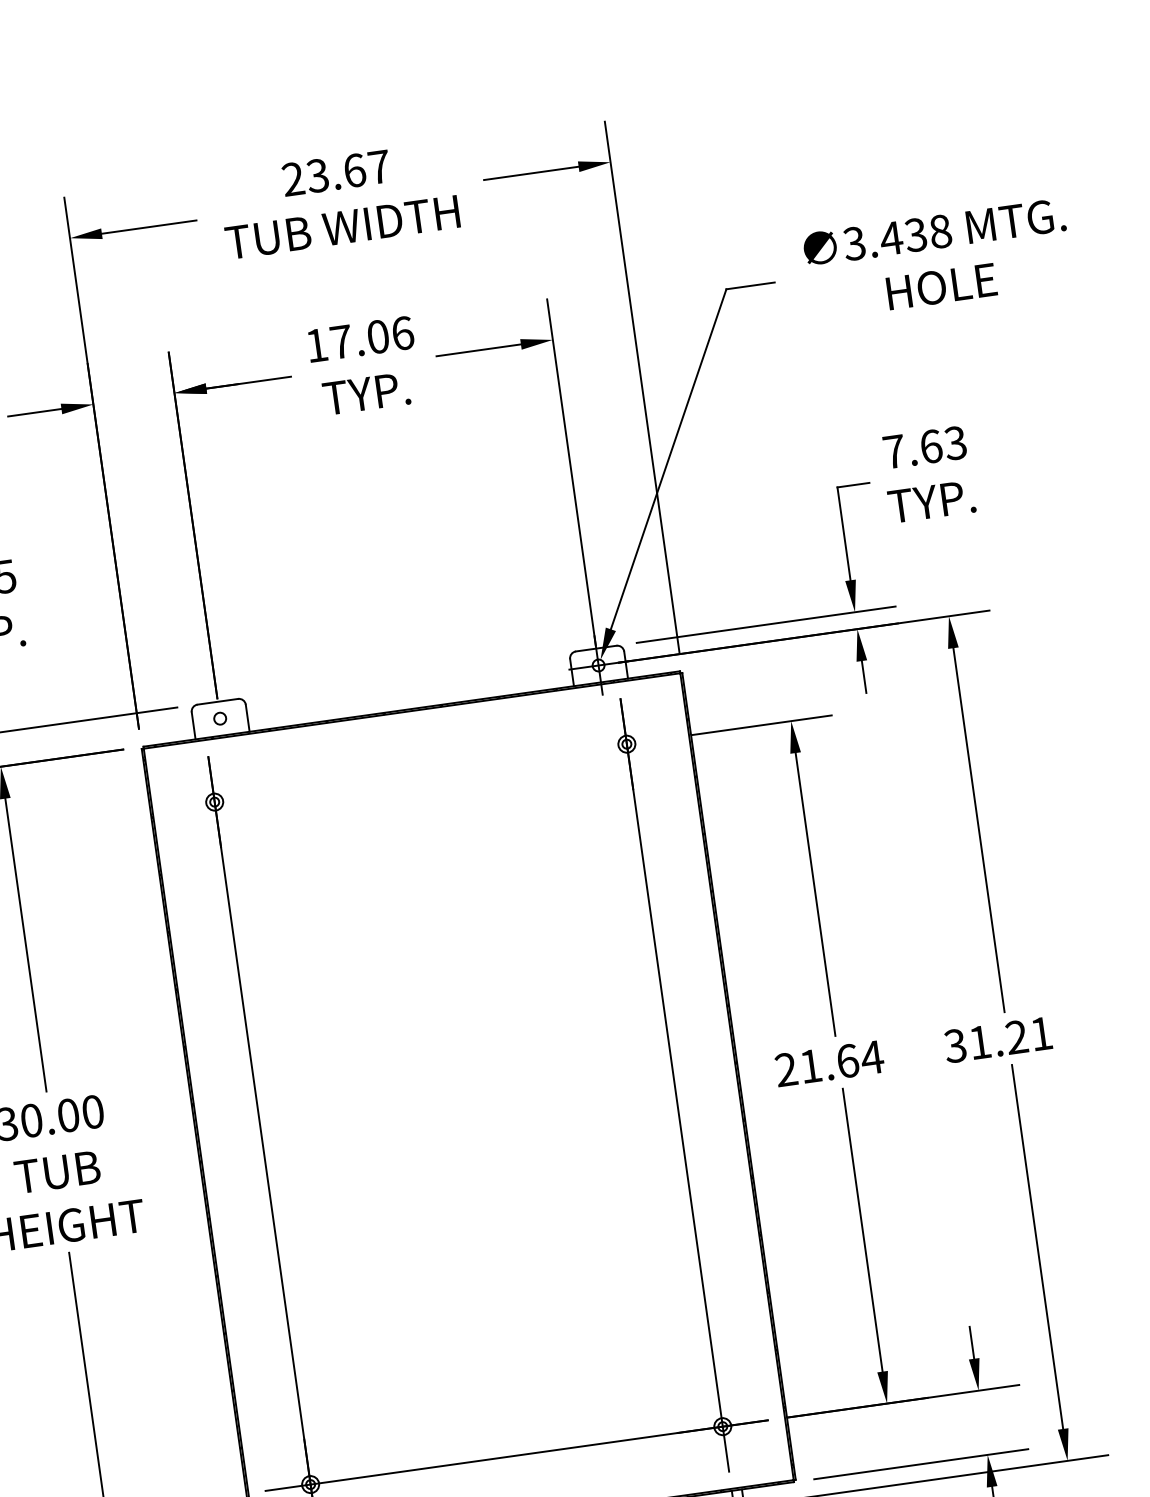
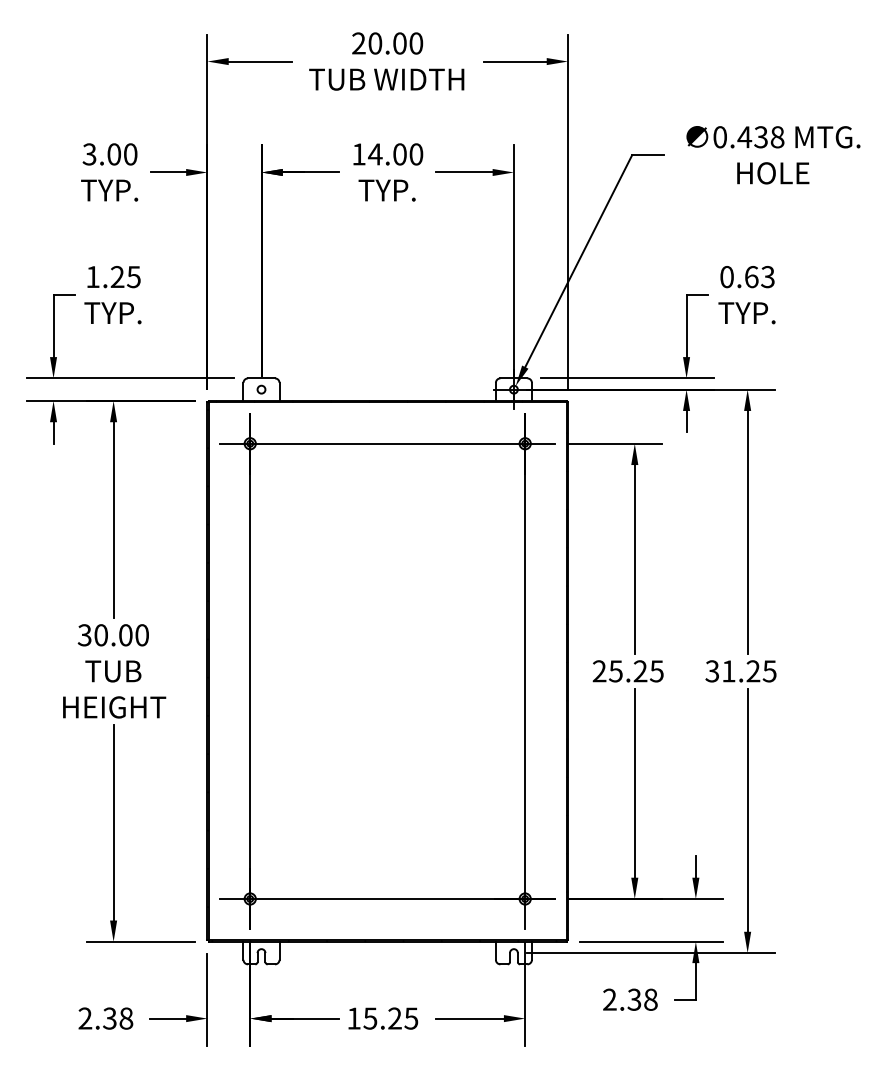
text: (348, 171) -> (395, 43), 23.67 -> 20.00
text: (853, 244) -> (719, 137), 3.438 -> 0.438
text: (371, 337) -> (395, 154), 17.06 -> 14.00
text: (893, 452) -> (726, 277), 7.63 -> 0.63
line: (420, 772) -> (387, 443), added
text: (1041, 1034) -> (769, 671), 31.21 -> 31.25
text: (841, 1062) -> (636, 671), 21.64 -> 25.25

